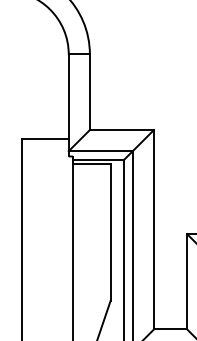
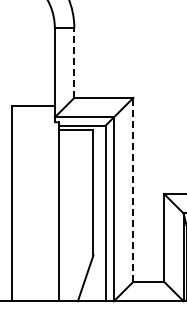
line: (90, 92) -> (74, 63), solid -> dashed
line: (154, 229) -> (133, 189), solid -> dashed

